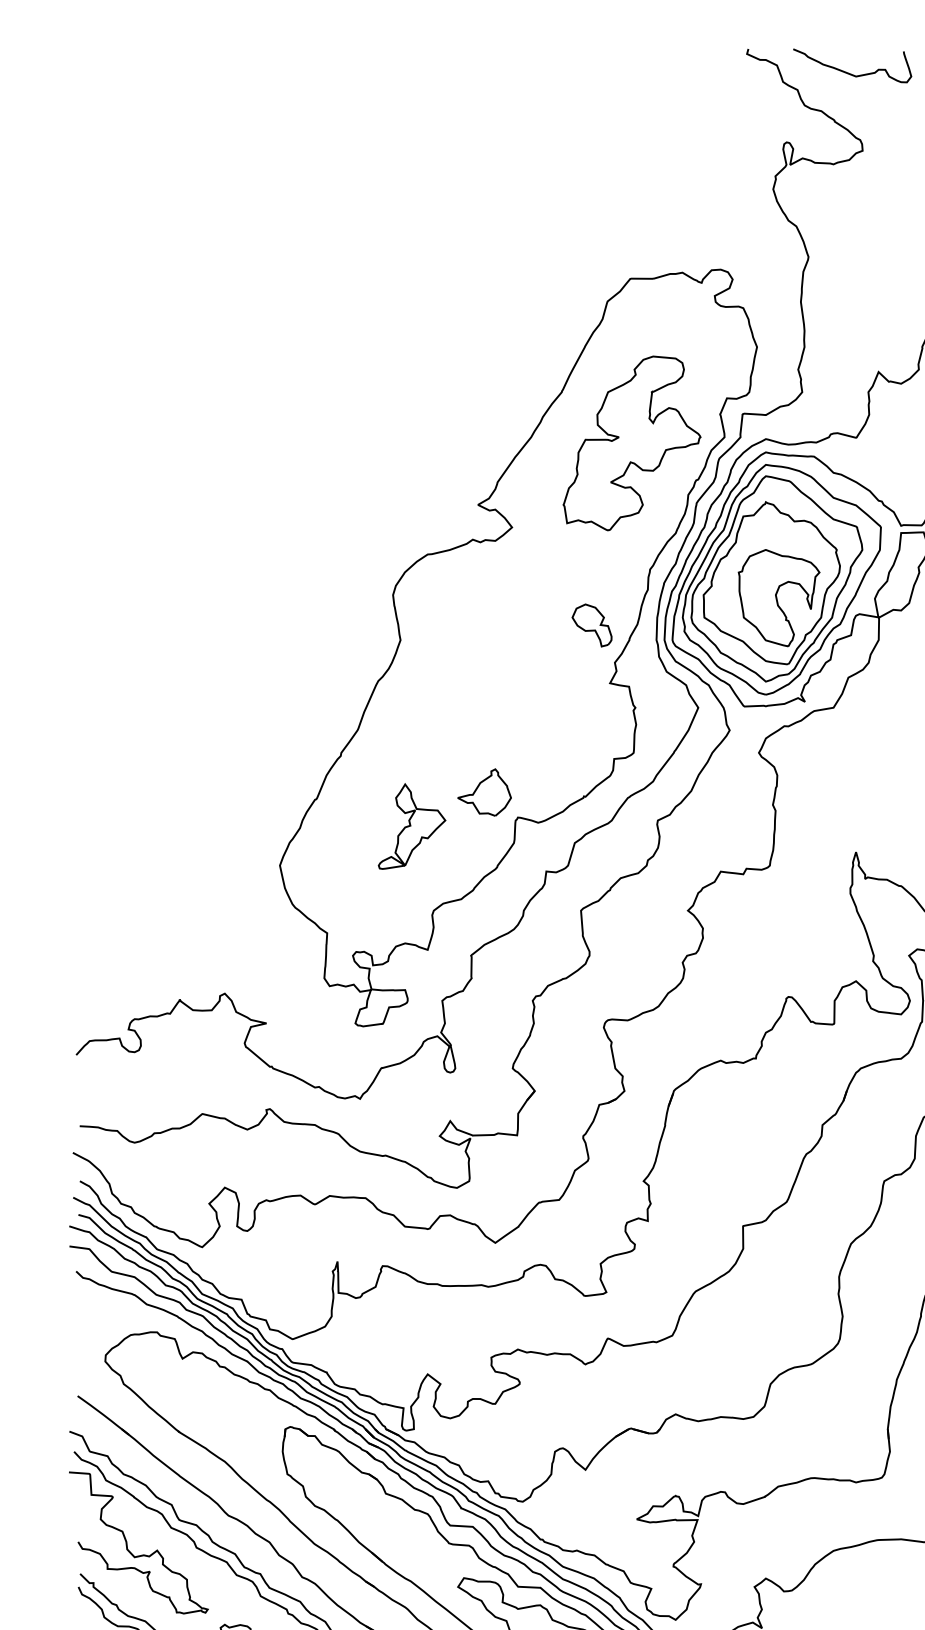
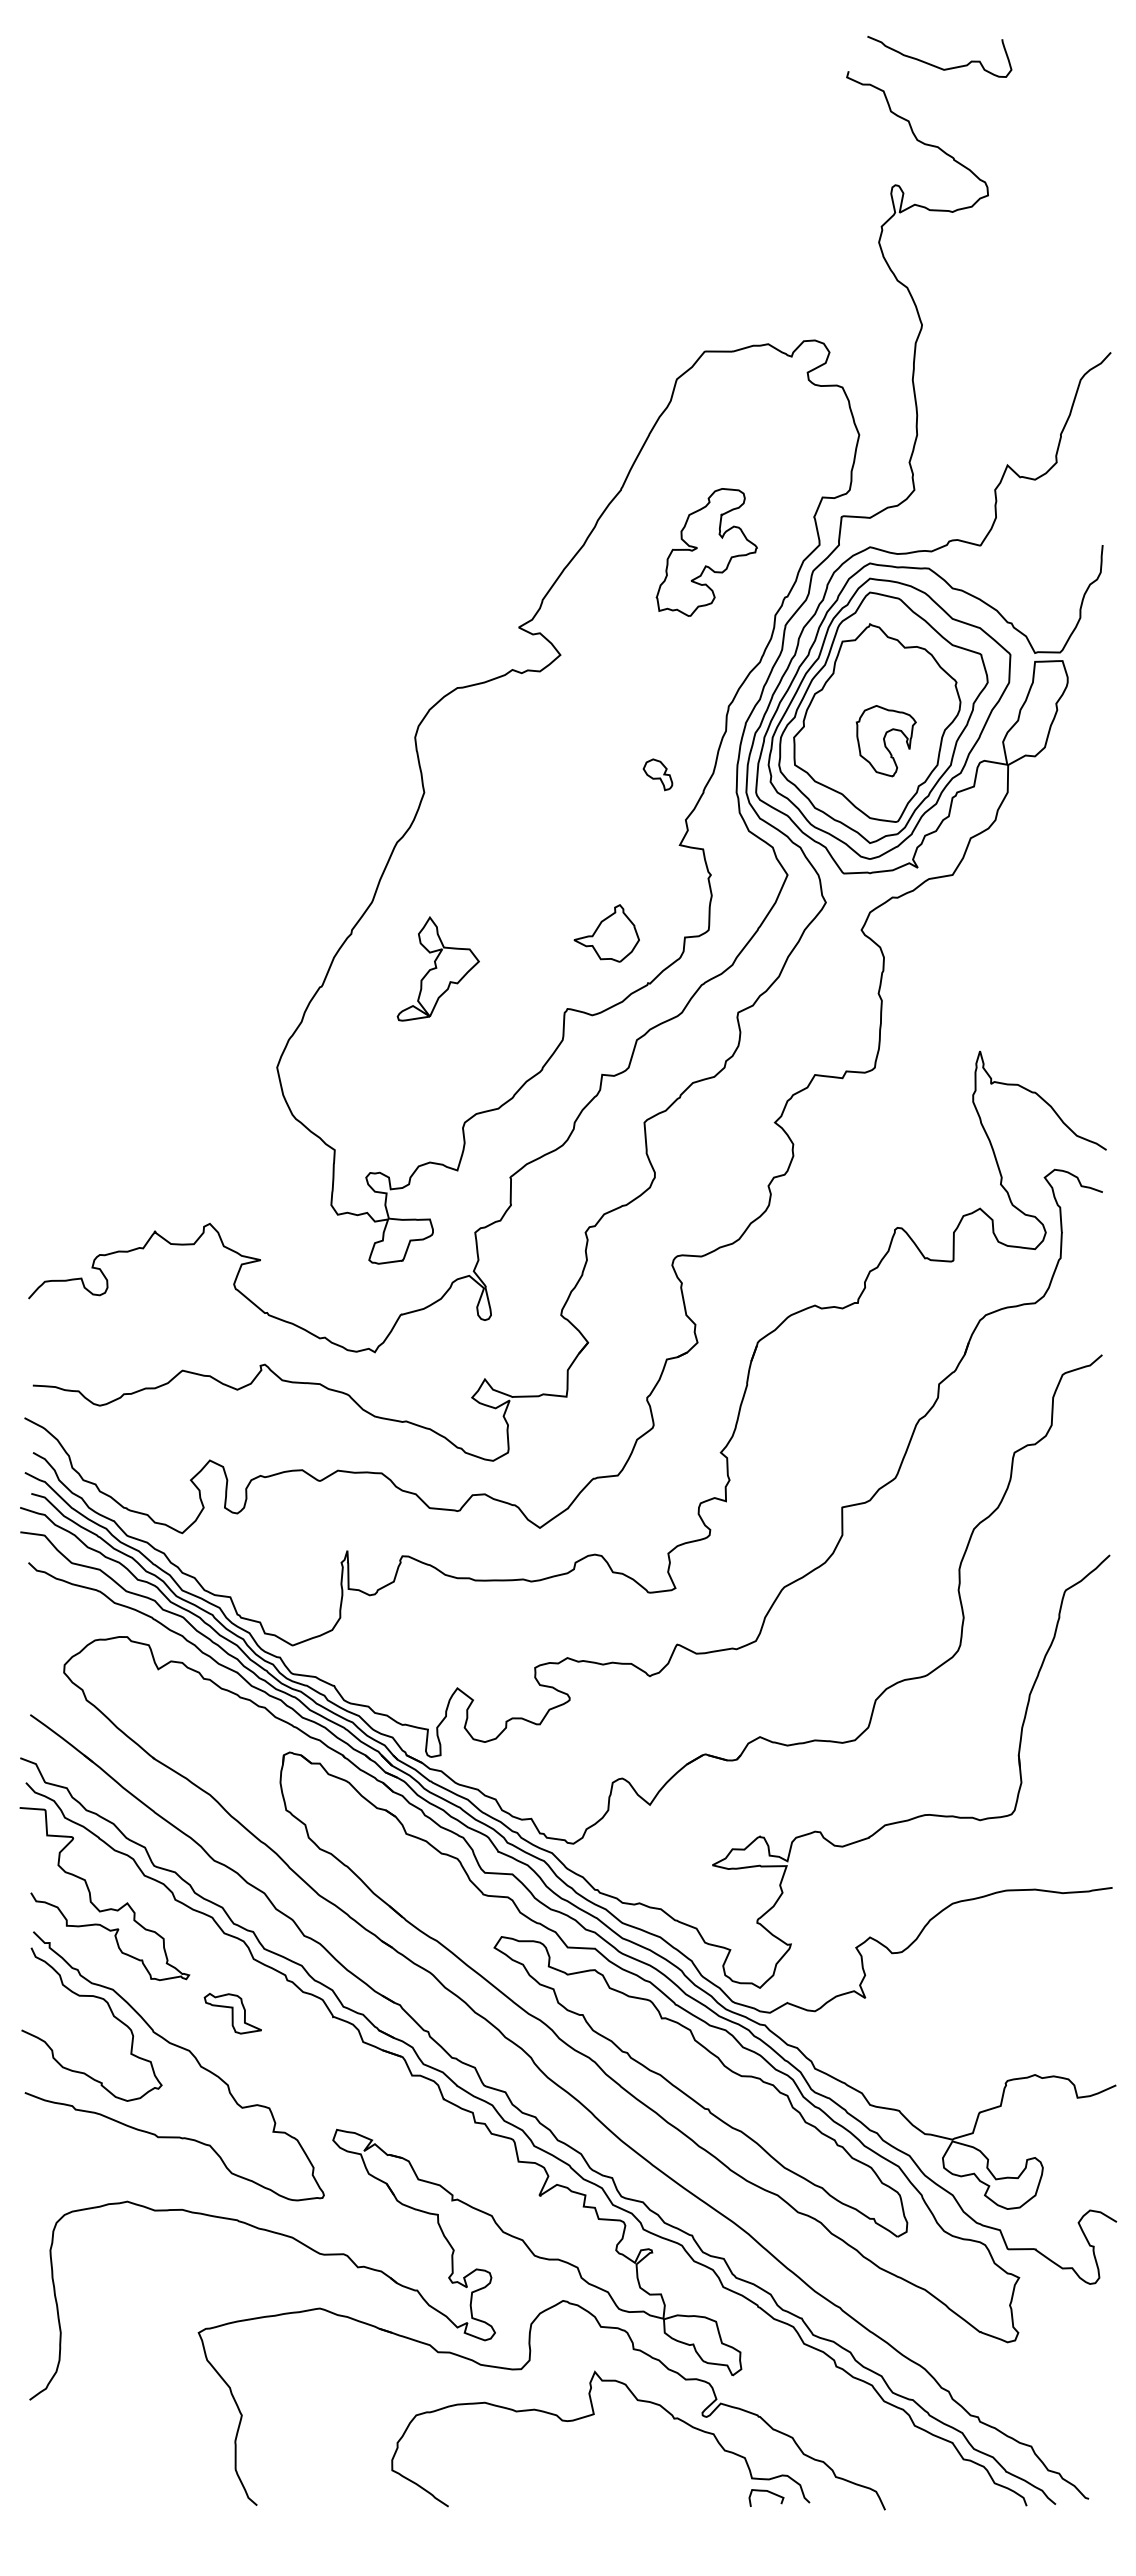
curve: (849, 72) -> (935, 65), moved
part: (631, 443) -> (706, 552), size x0.6
part: (779, 597) -> (886, 740), size x0.6
part: (591, 625) -> (657, 774), size x0.6
part: (484, 792) -> (606, 933), moved
part: (411, 826) -> (437, 968), moved

